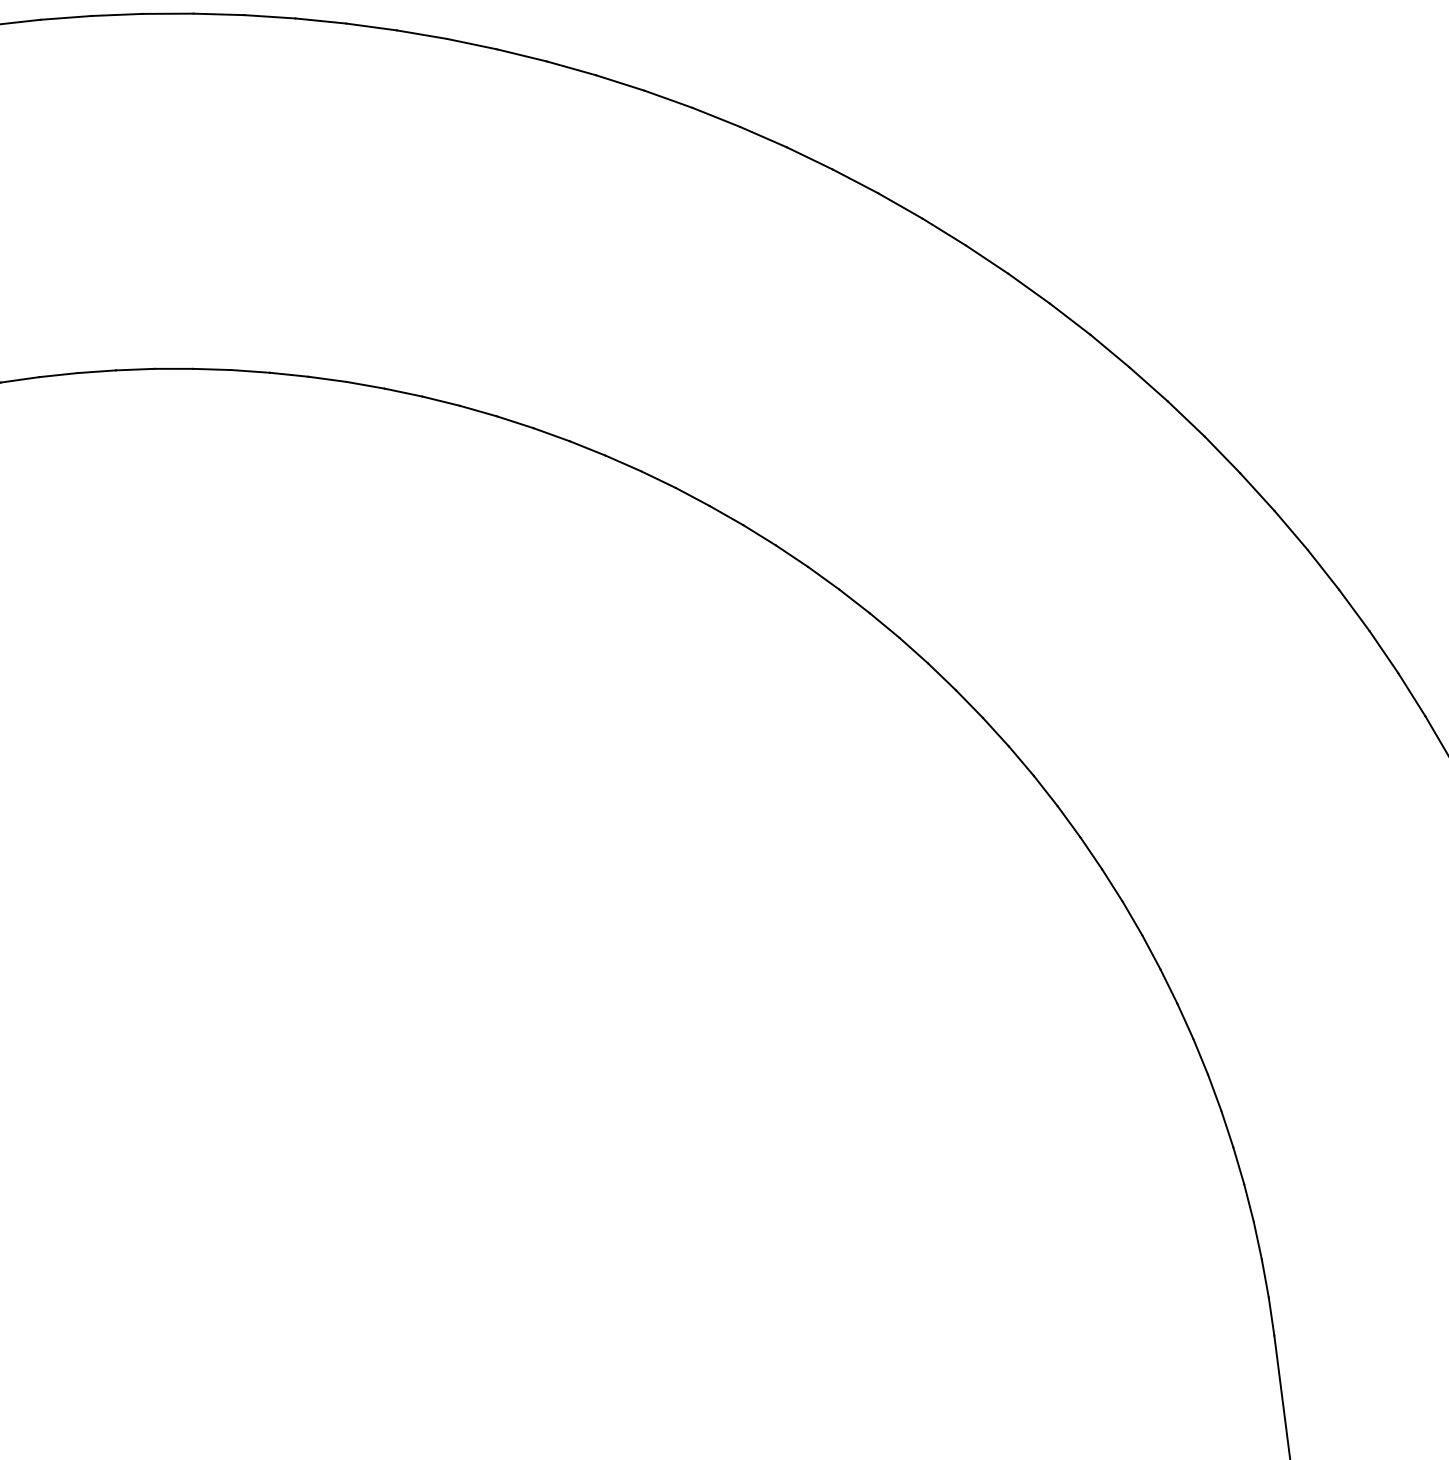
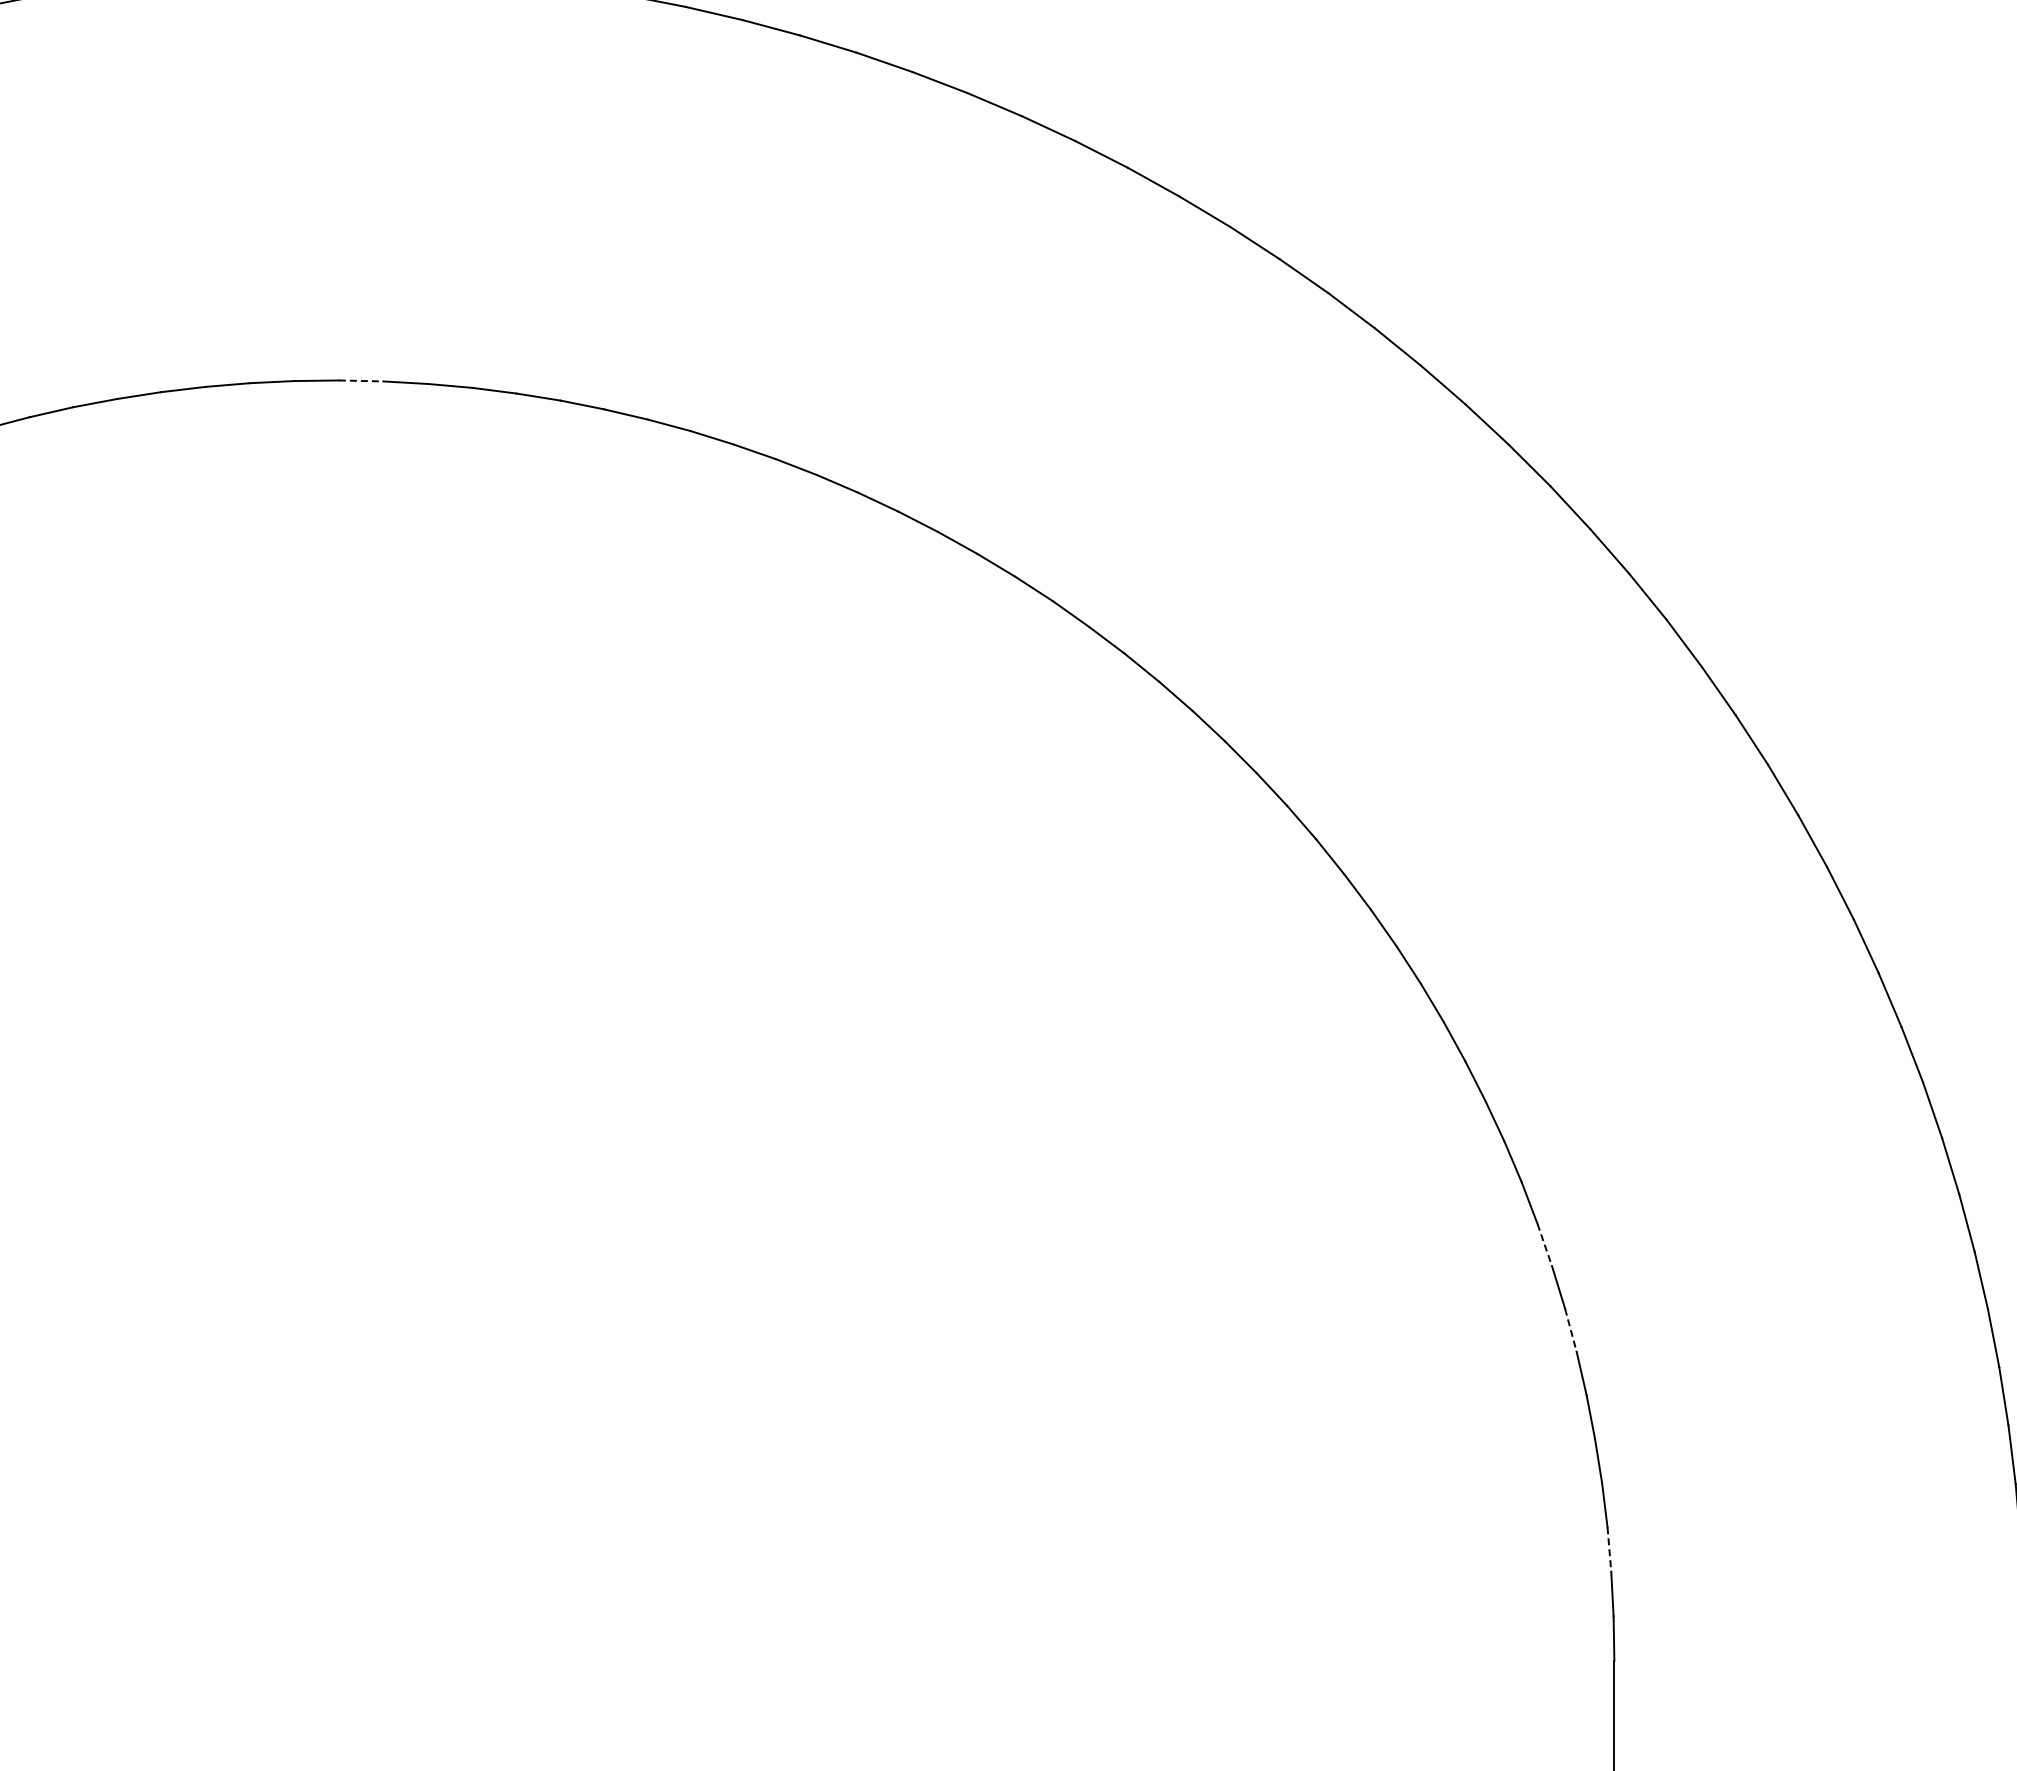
line: (58, 374) -> (361, 380), solid -> dashed
line: (1168, 986) -> (1544, 1245), solid -> dashed
line: (1201, 1056) -> (1571, 1330), solid -> dashed
line: (1258, 1241) -> (1609, 1550), solid -> dashed

